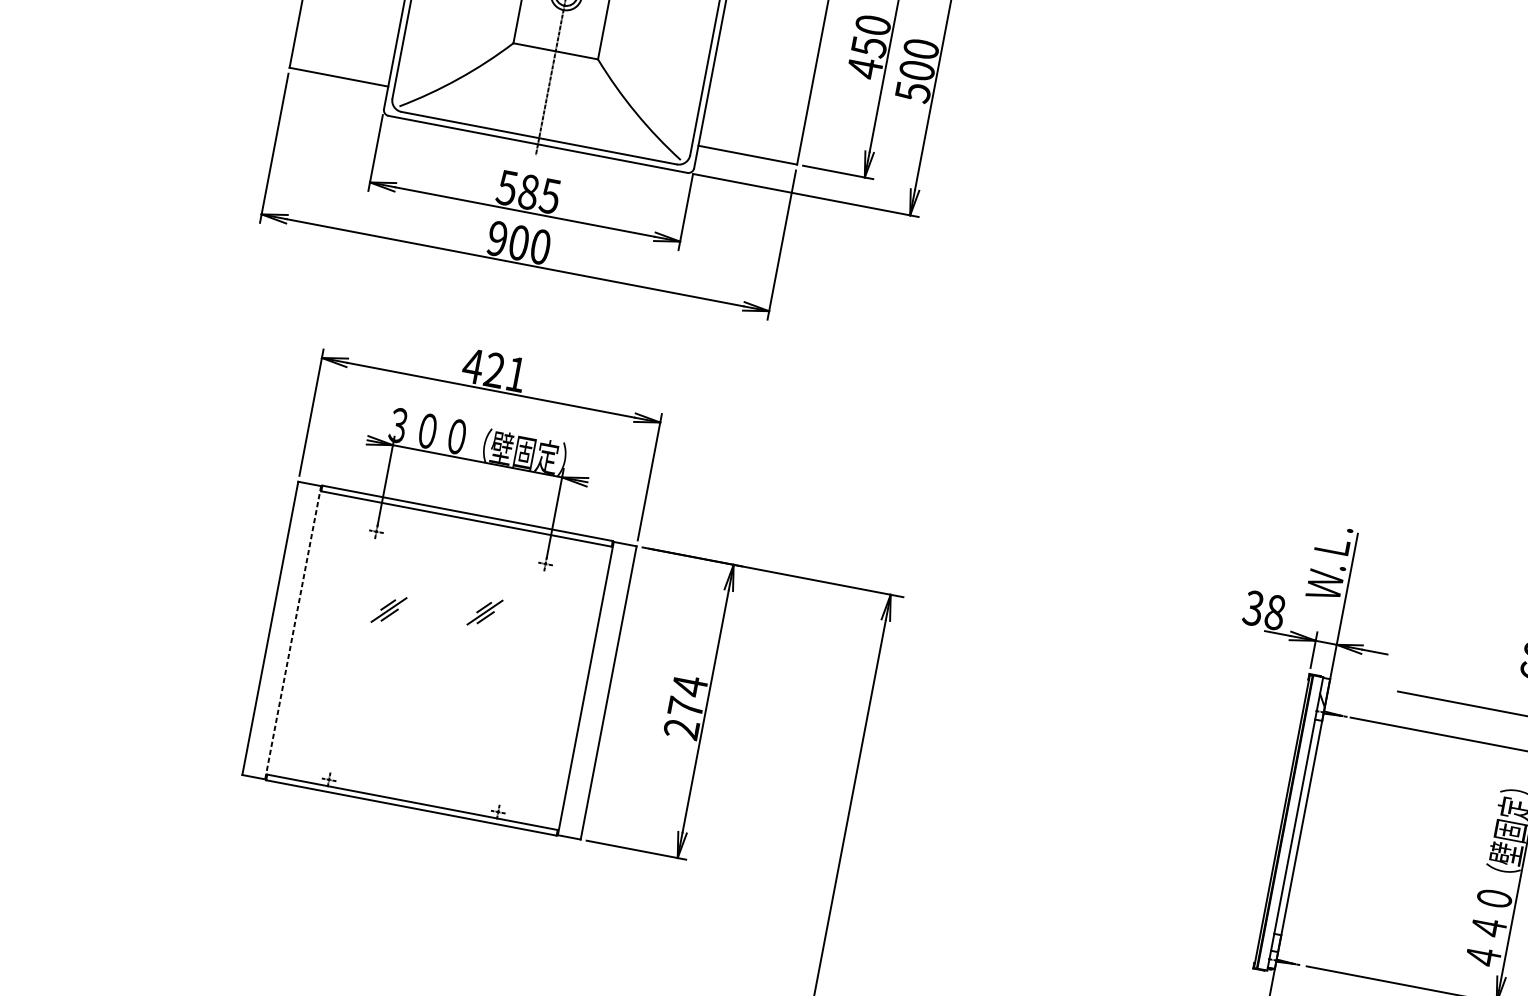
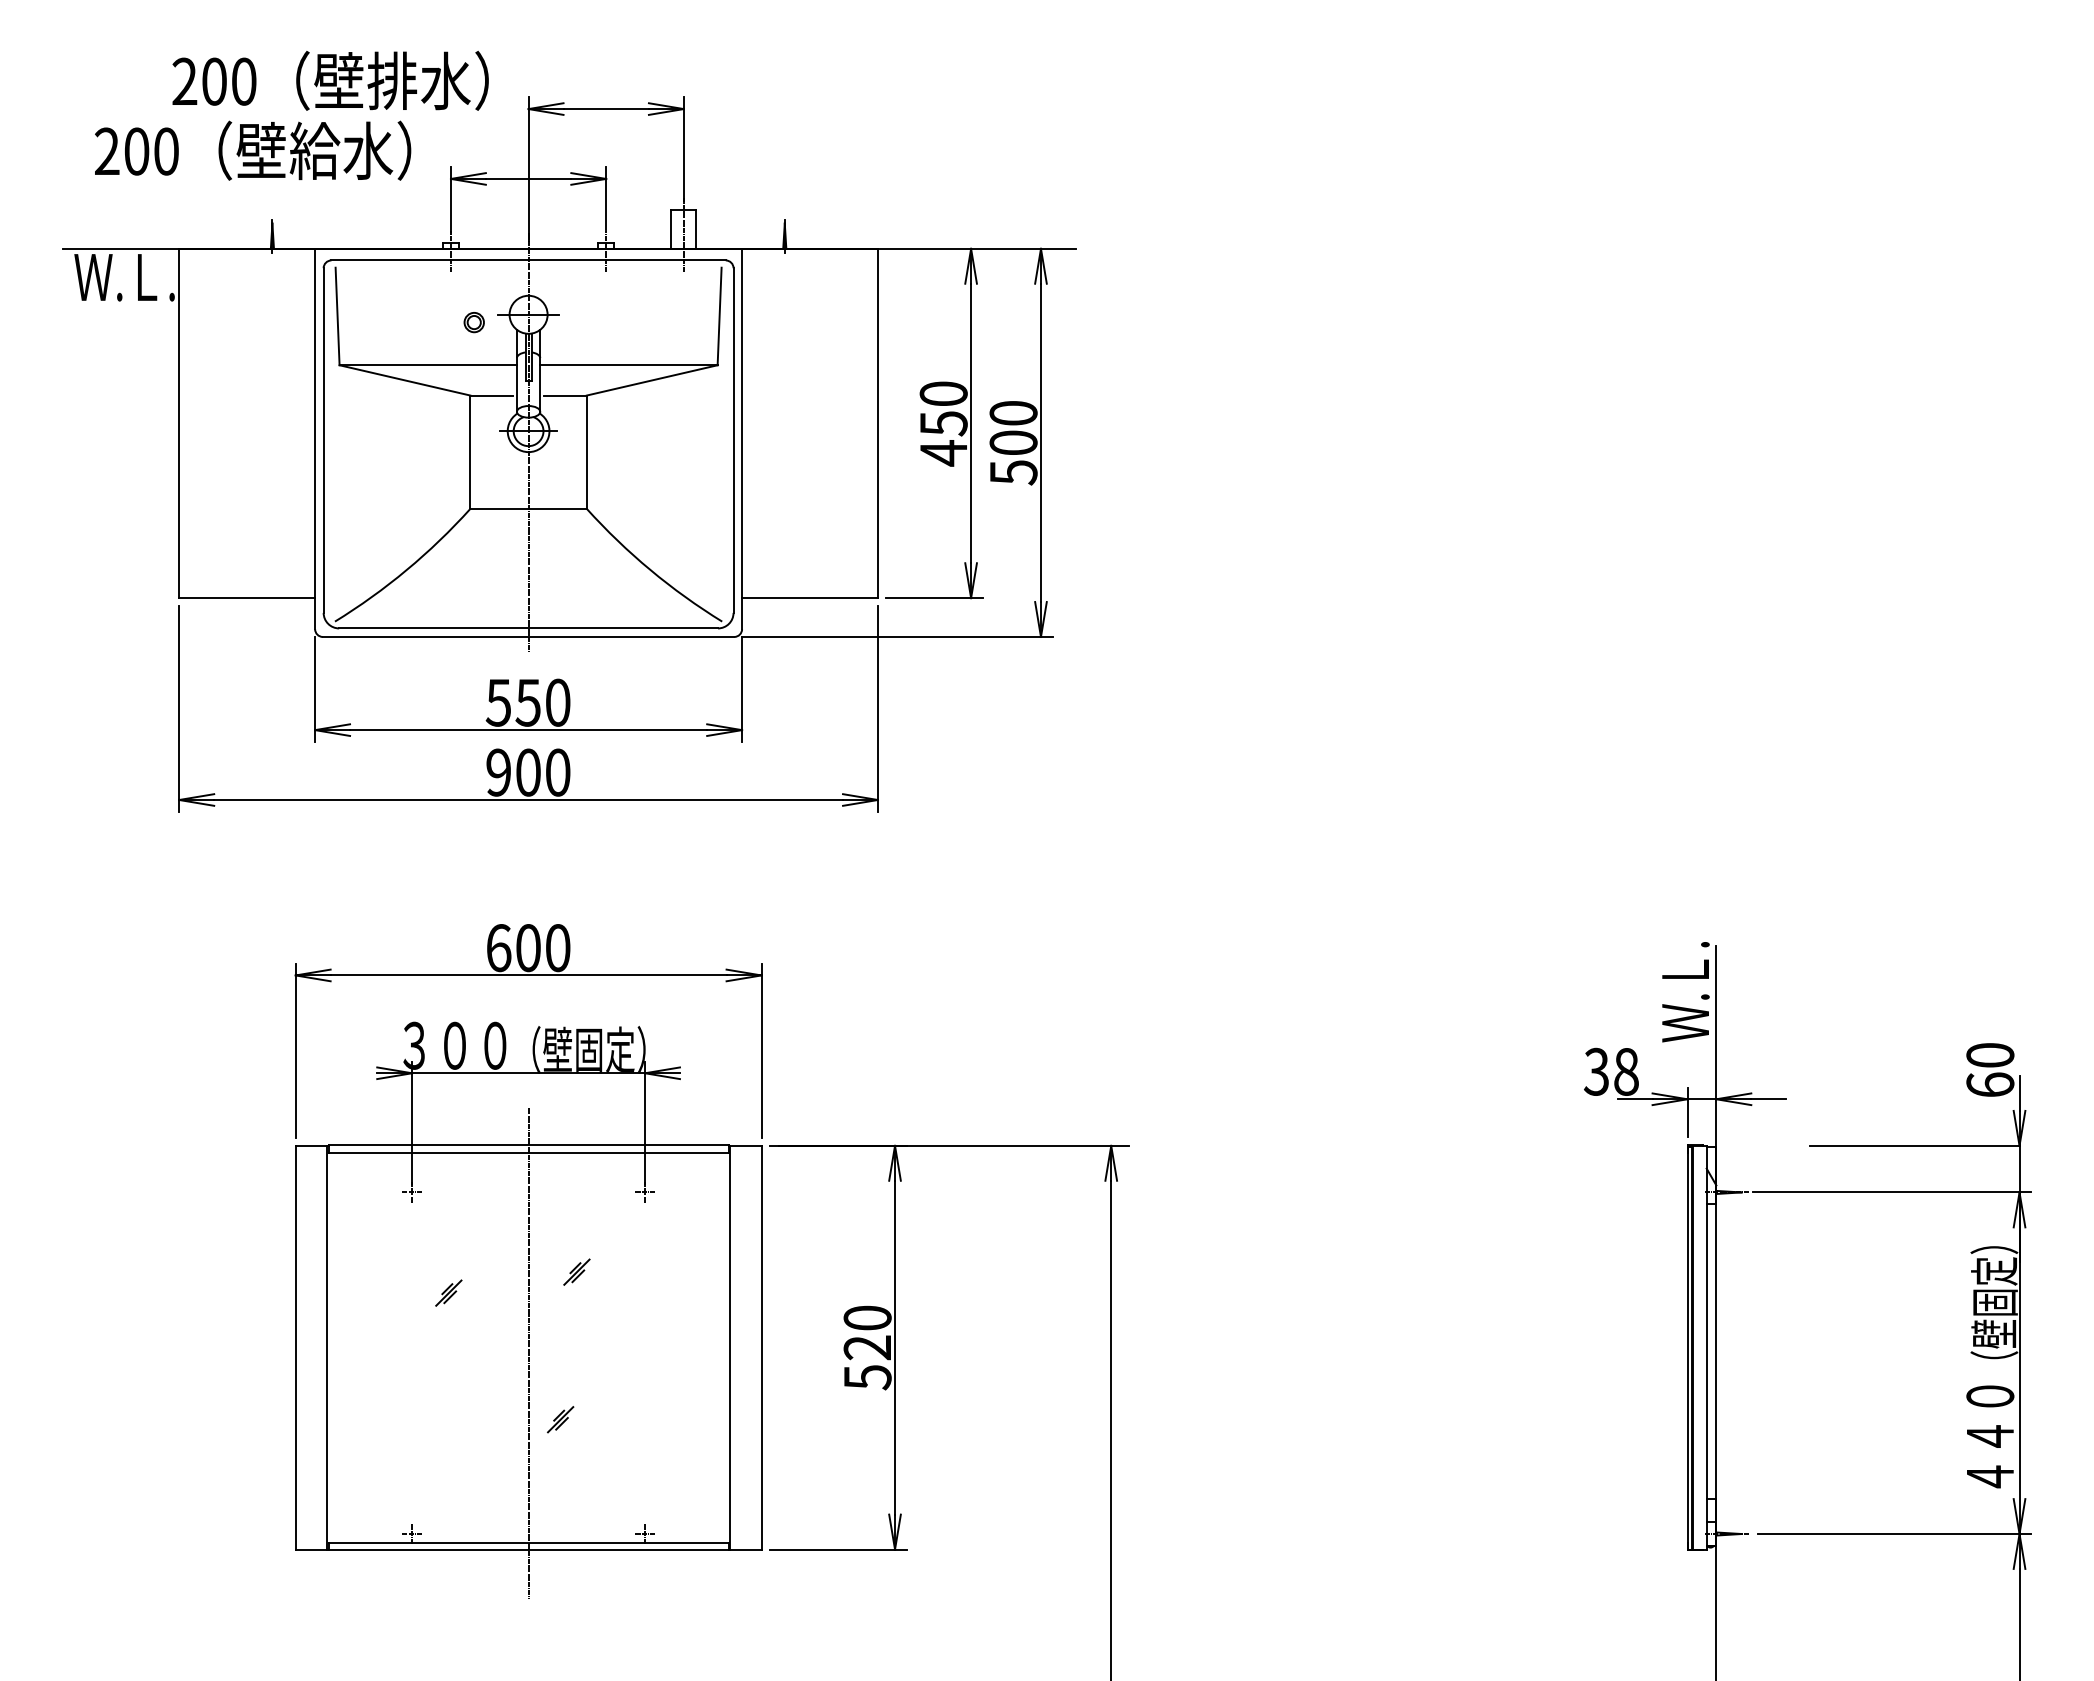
text: (539, 193) -> (542, 702), 585 -> 550
text: (494, 370) -> (527, 948), 421 -> 600
part: (388, 609) -> (448, 1292), size x0.62
part: (484, 611) -> (576, 1271), size x0.62
line: (293, 632) -> (327, 1347), dashed -> solid
line: (438, 664) -> (528, 1353), added
text: (685, 707) -> (867, 1347), 274 -> 520
part: (452, 717) -> (560, 1419), added

